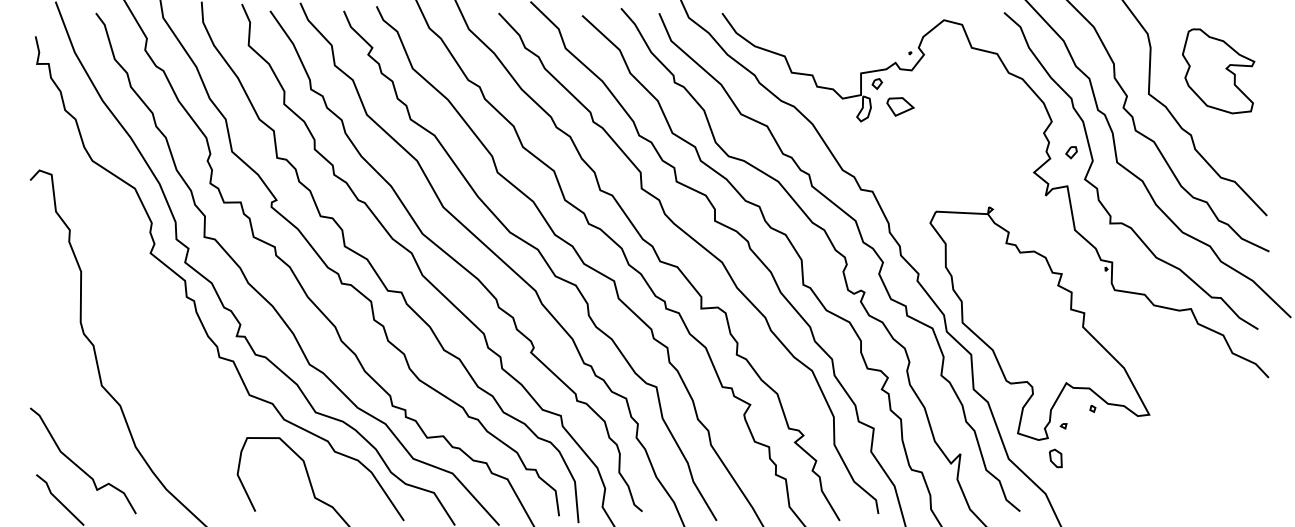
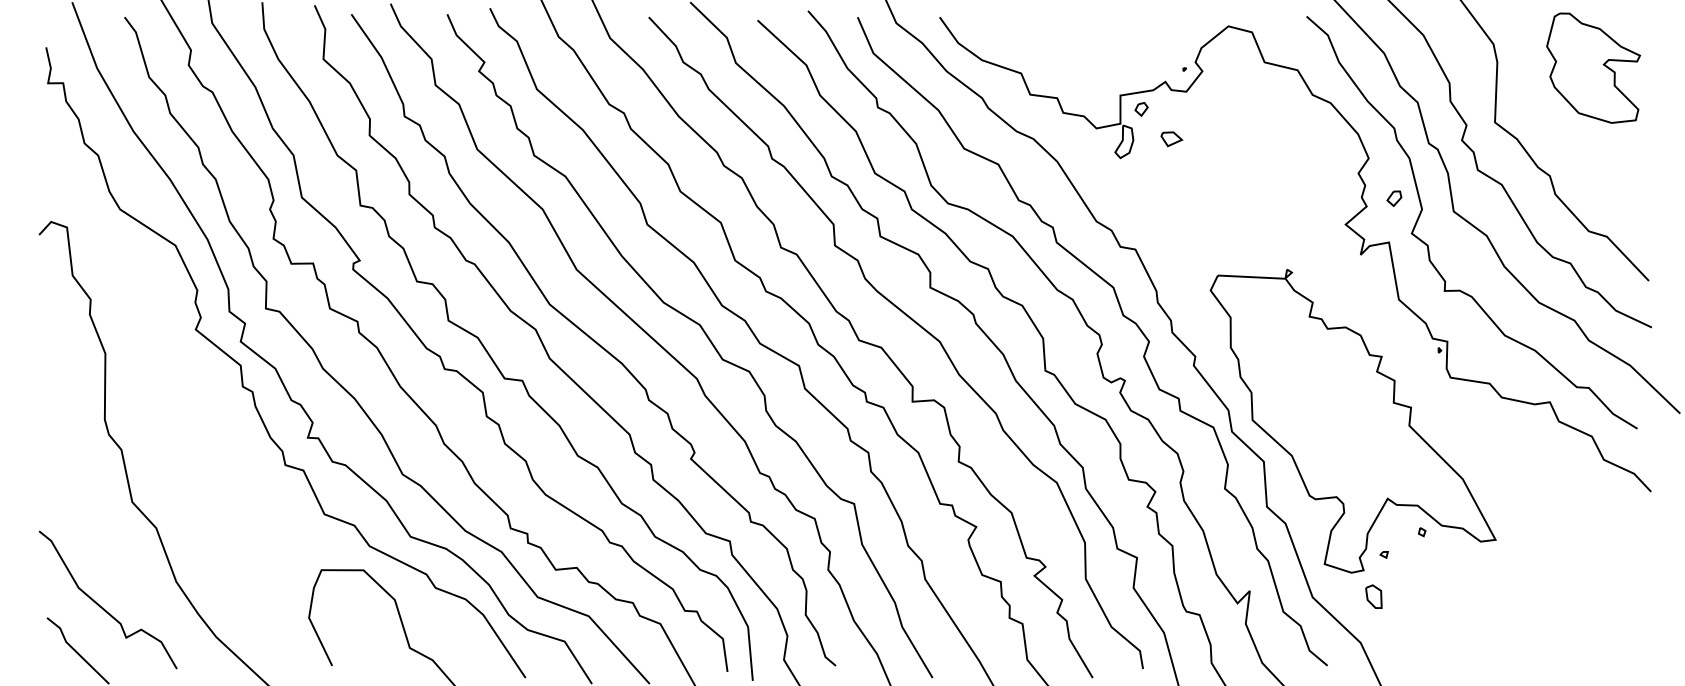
part: (1218, 71) -> (1593, 68), moved
part: (900, 106) -> (1171, 138), size x0.6

